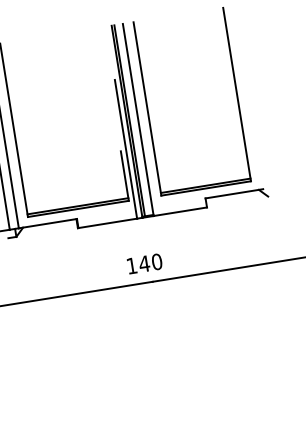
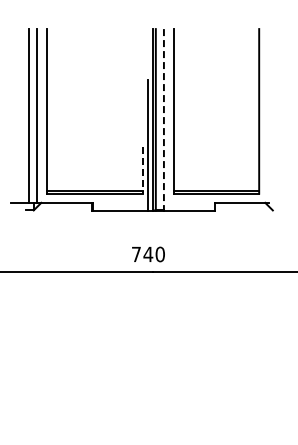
line: (137, 120) -> (163, 120), solid -> dashed
line: (125, 176) -> (143, 170), solid -> dashed
text: (131, 264) -> (136, 253), 140 -> 740

